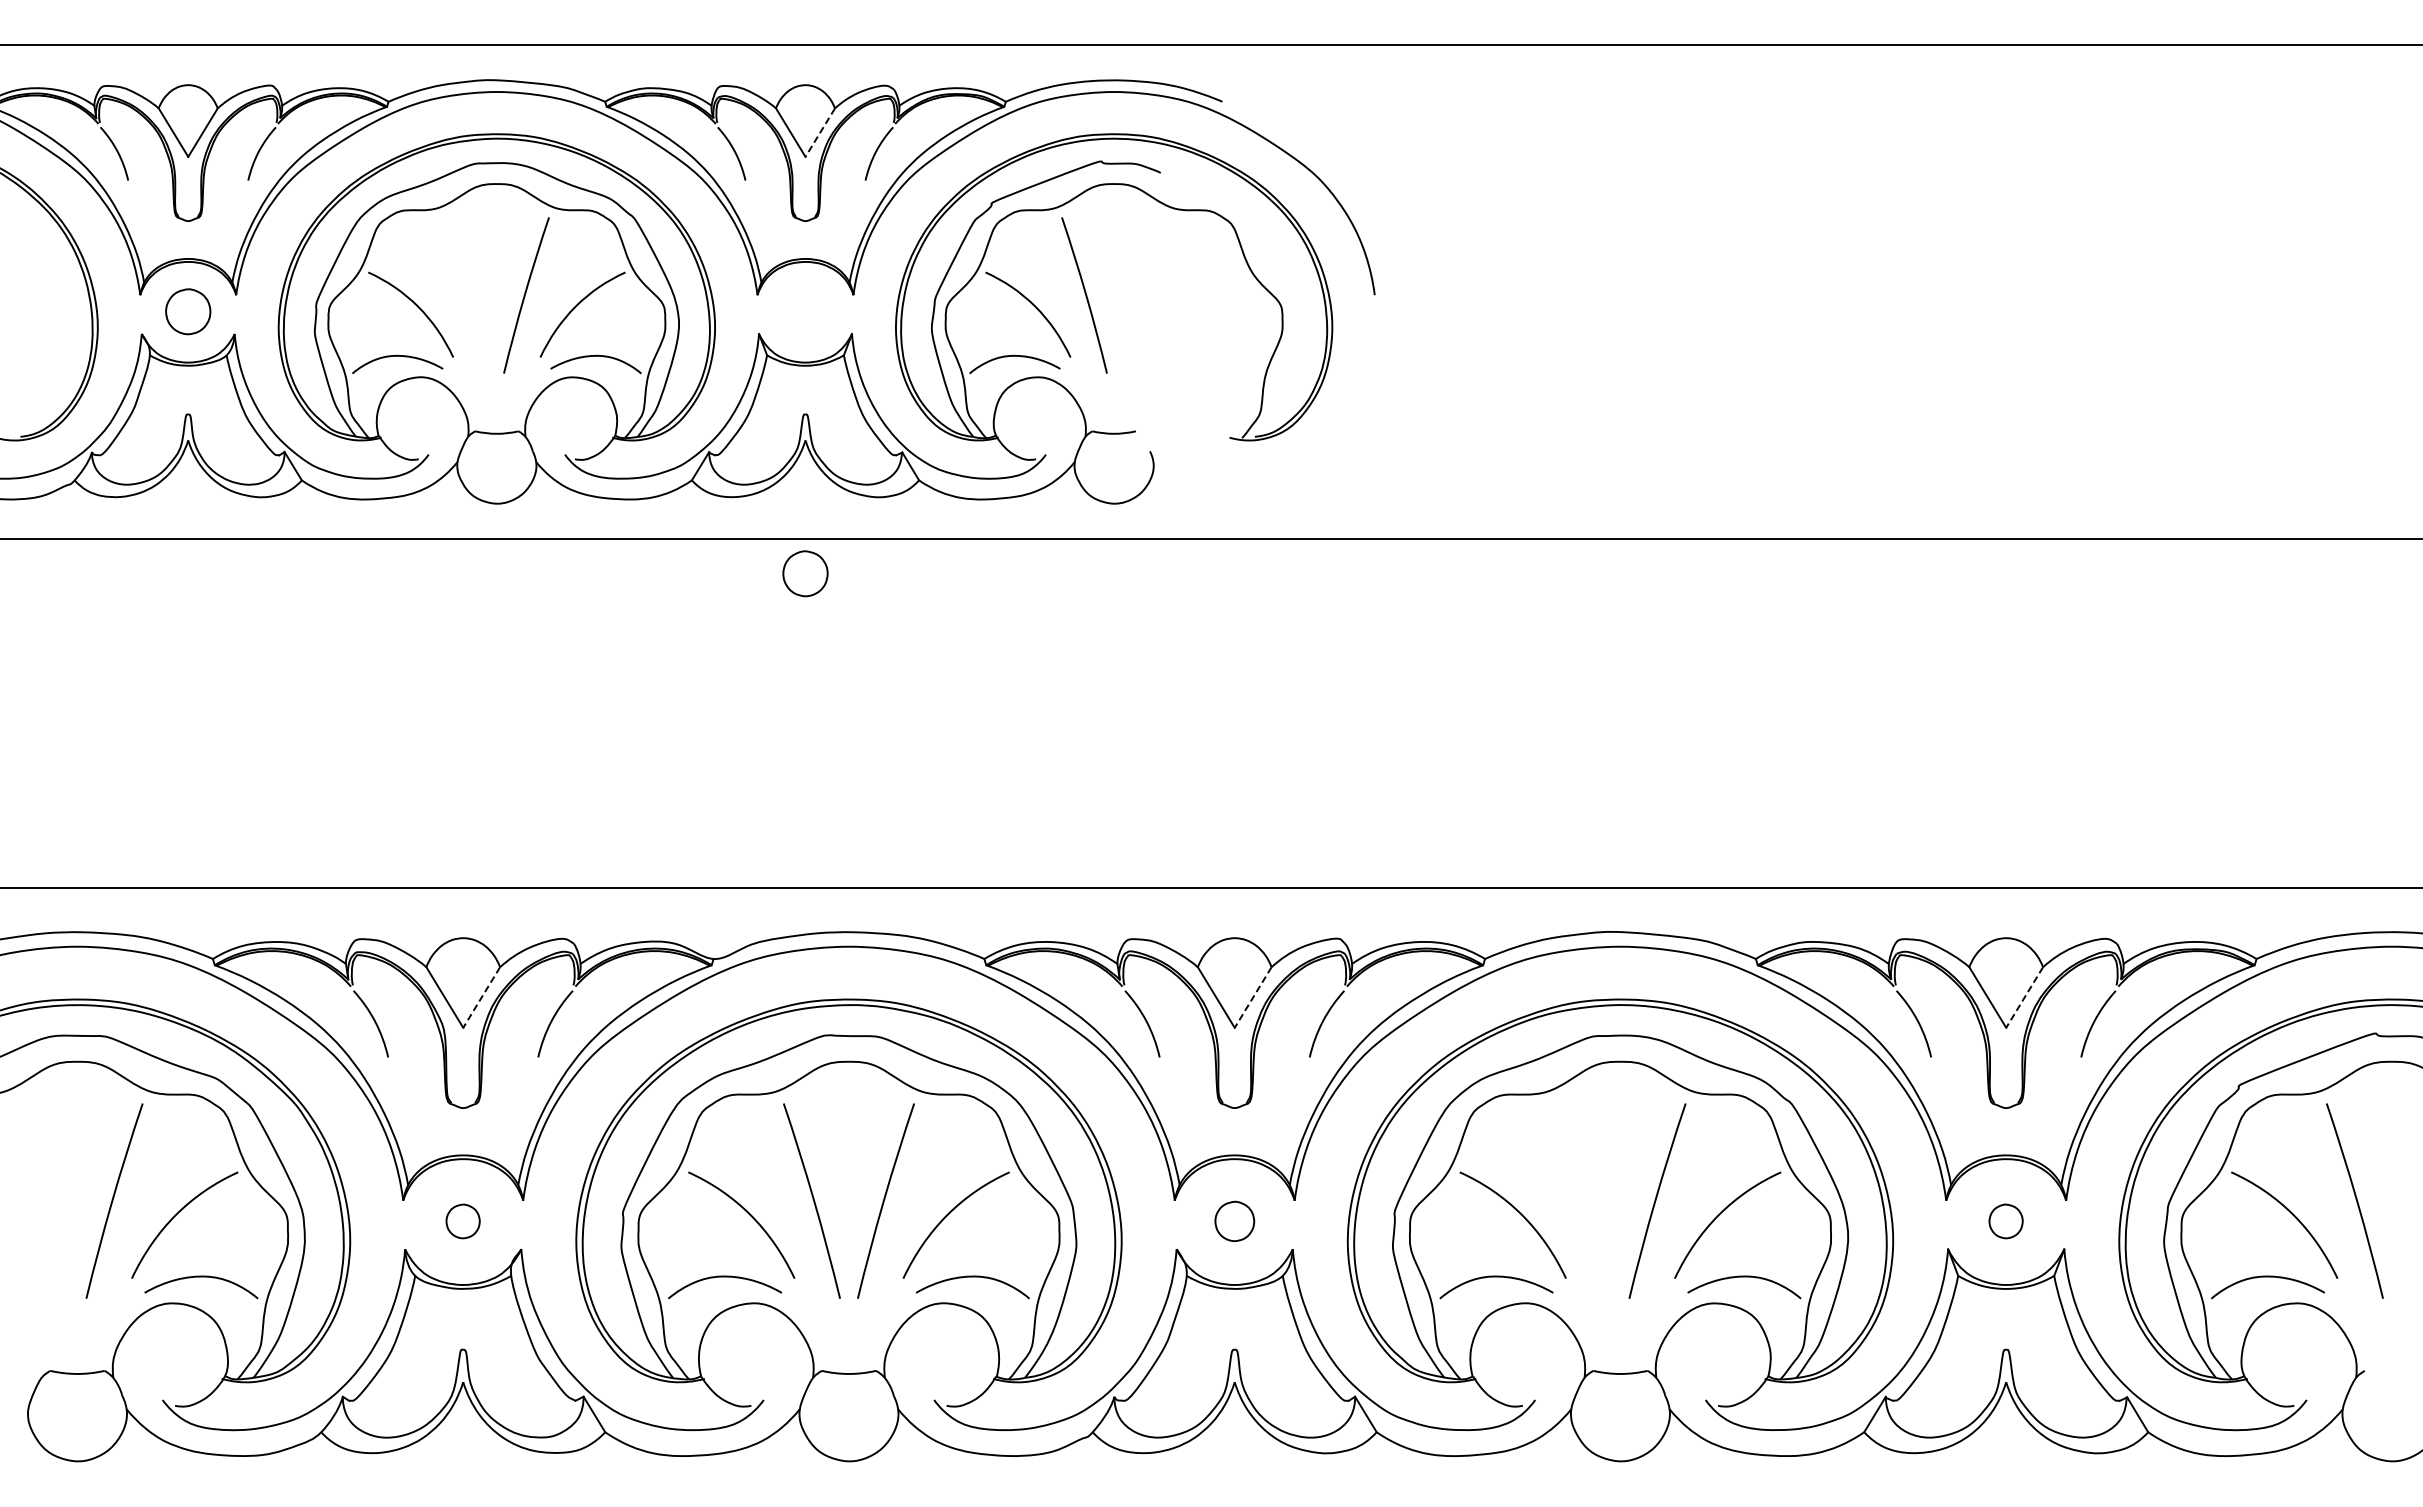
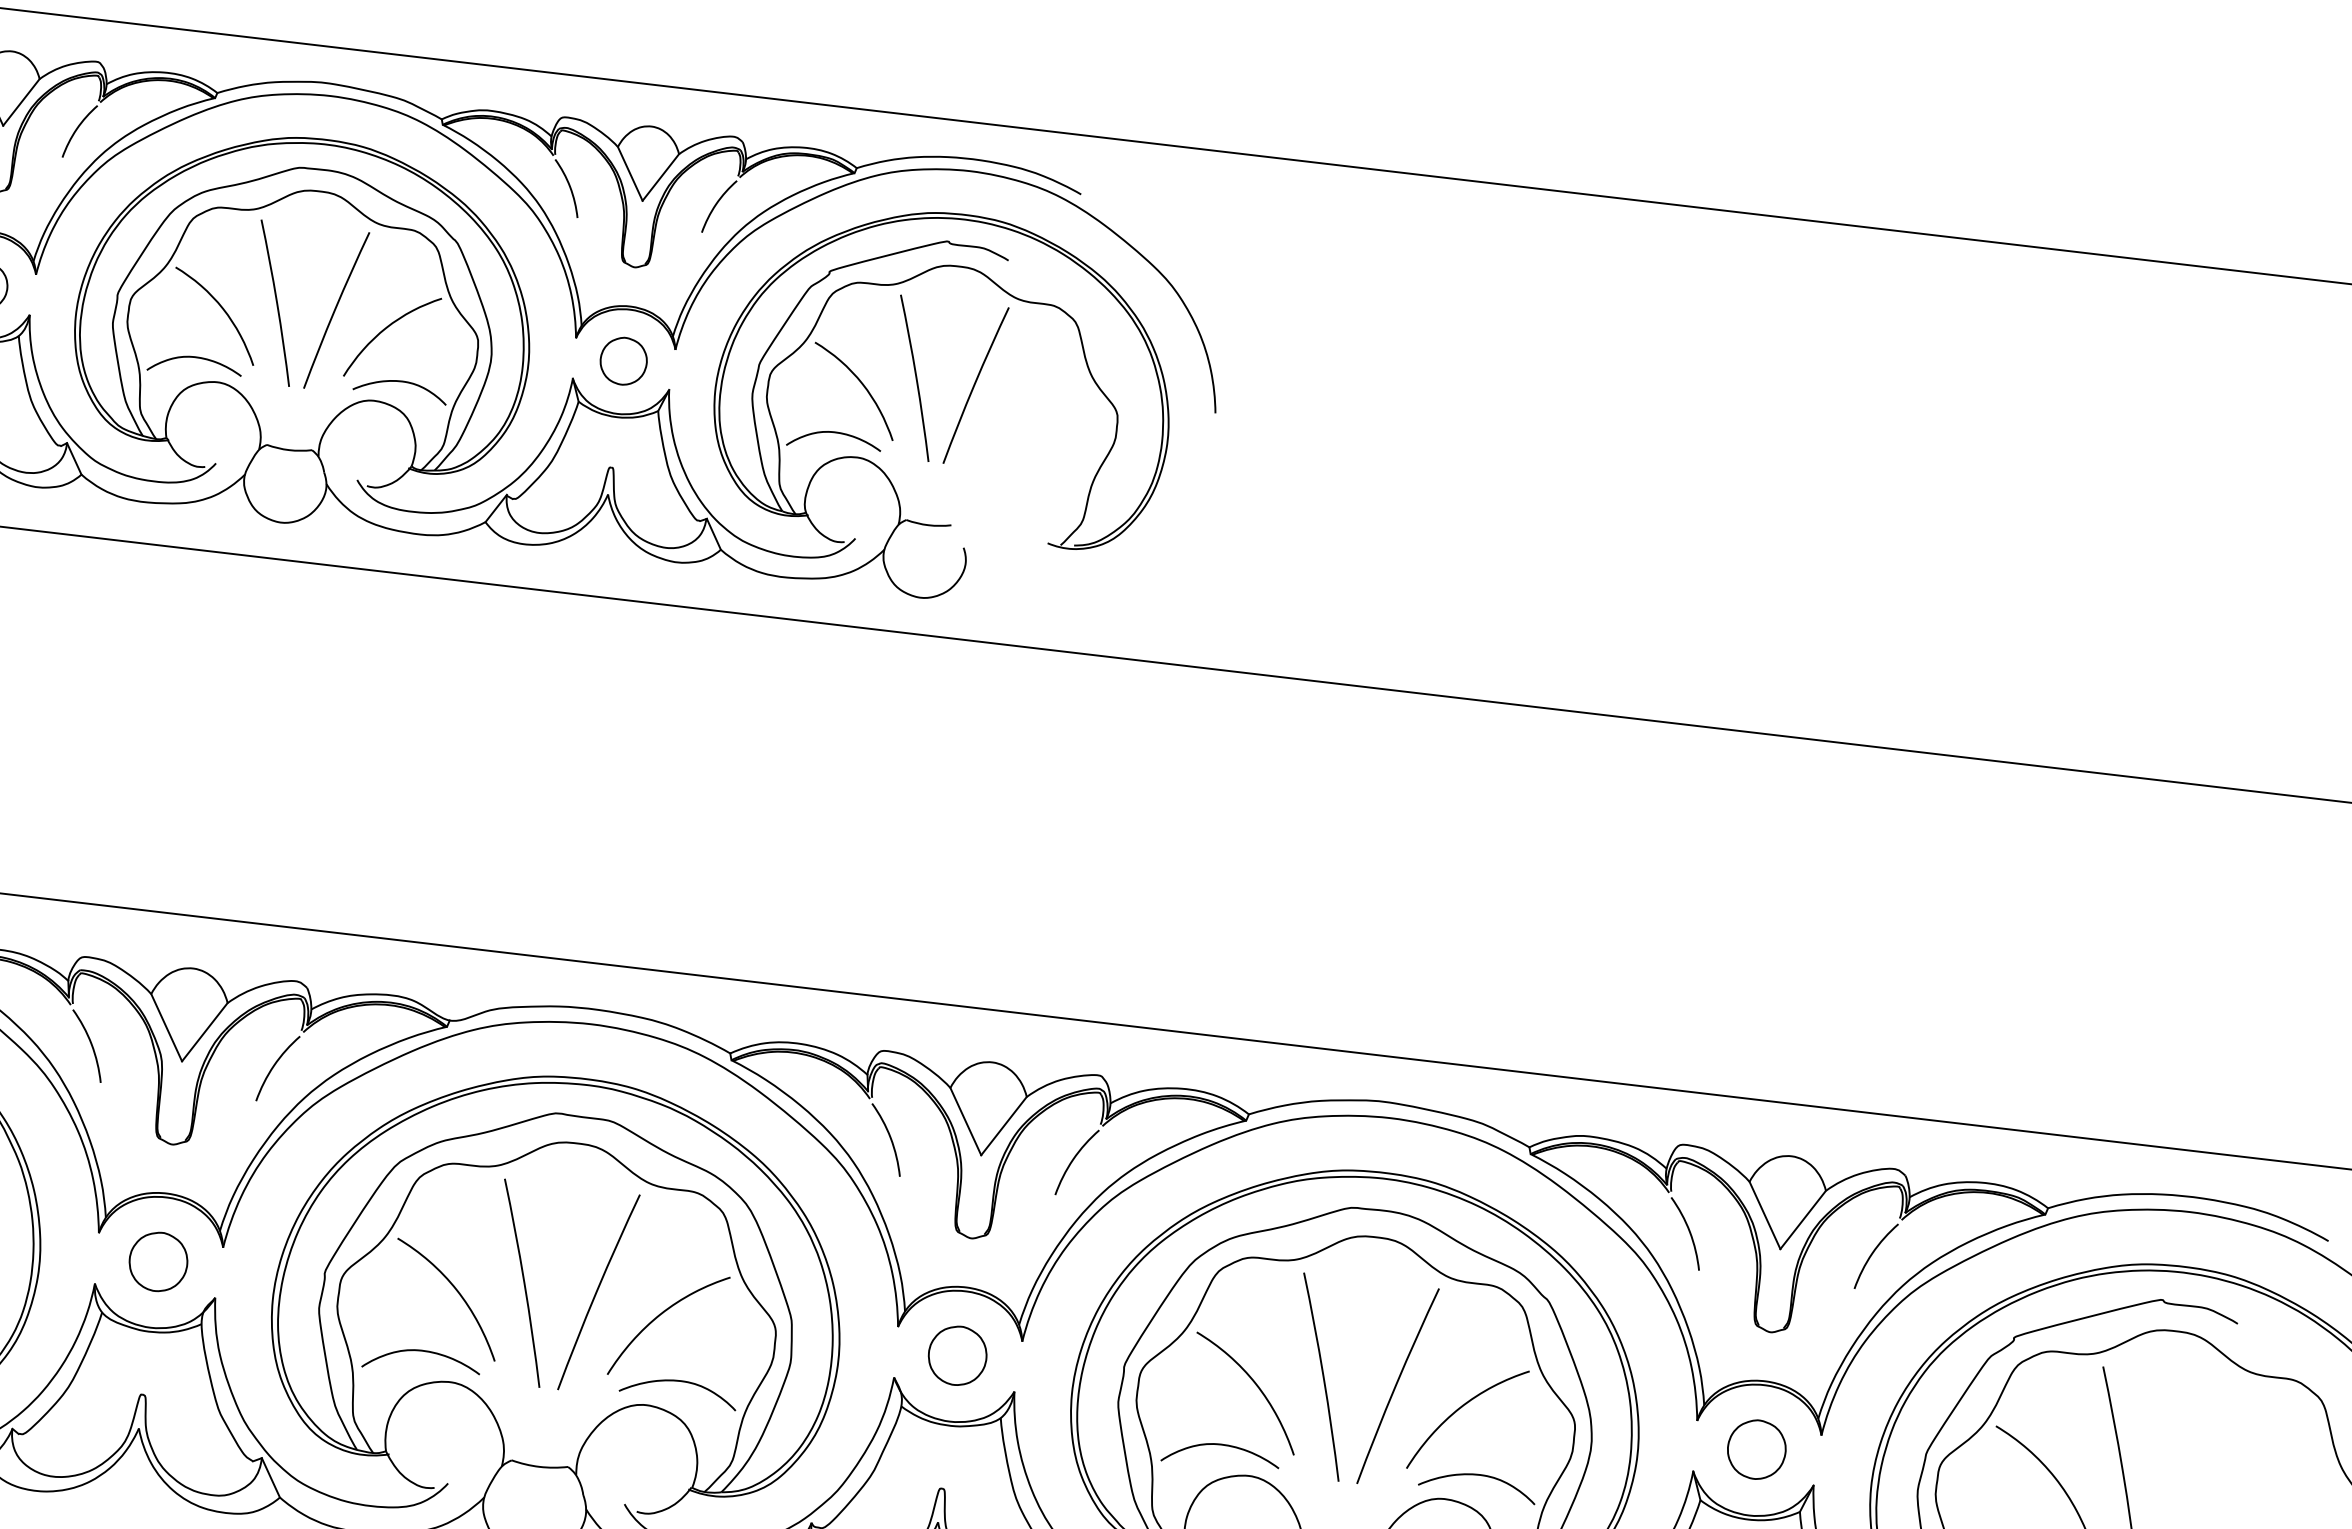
line: (820, 133) -> (660, 178), dashed -> solid
curve: (467, 294) -> (275, 302), added
curve: (1143, 294) -> (975, 384), added
part: (805, 573) -> (623, 360), moved
line: (481, 997) -> (204, 1032), dashed -> solid
line: (1252, 997) -> (1003, 1125), dashed -> solid
line: (2024, 997) -> (1803, 1219), dashed -> solid
curve: (1584, 1200) -> (1322, 1376), added
part: (462, 1221) -> (157, 1261), size x1.67
part: (1234, 1221) -> (957, 1355), size x1.43
part: (2005, 1221) -> (1756, 1449), size x1.67

